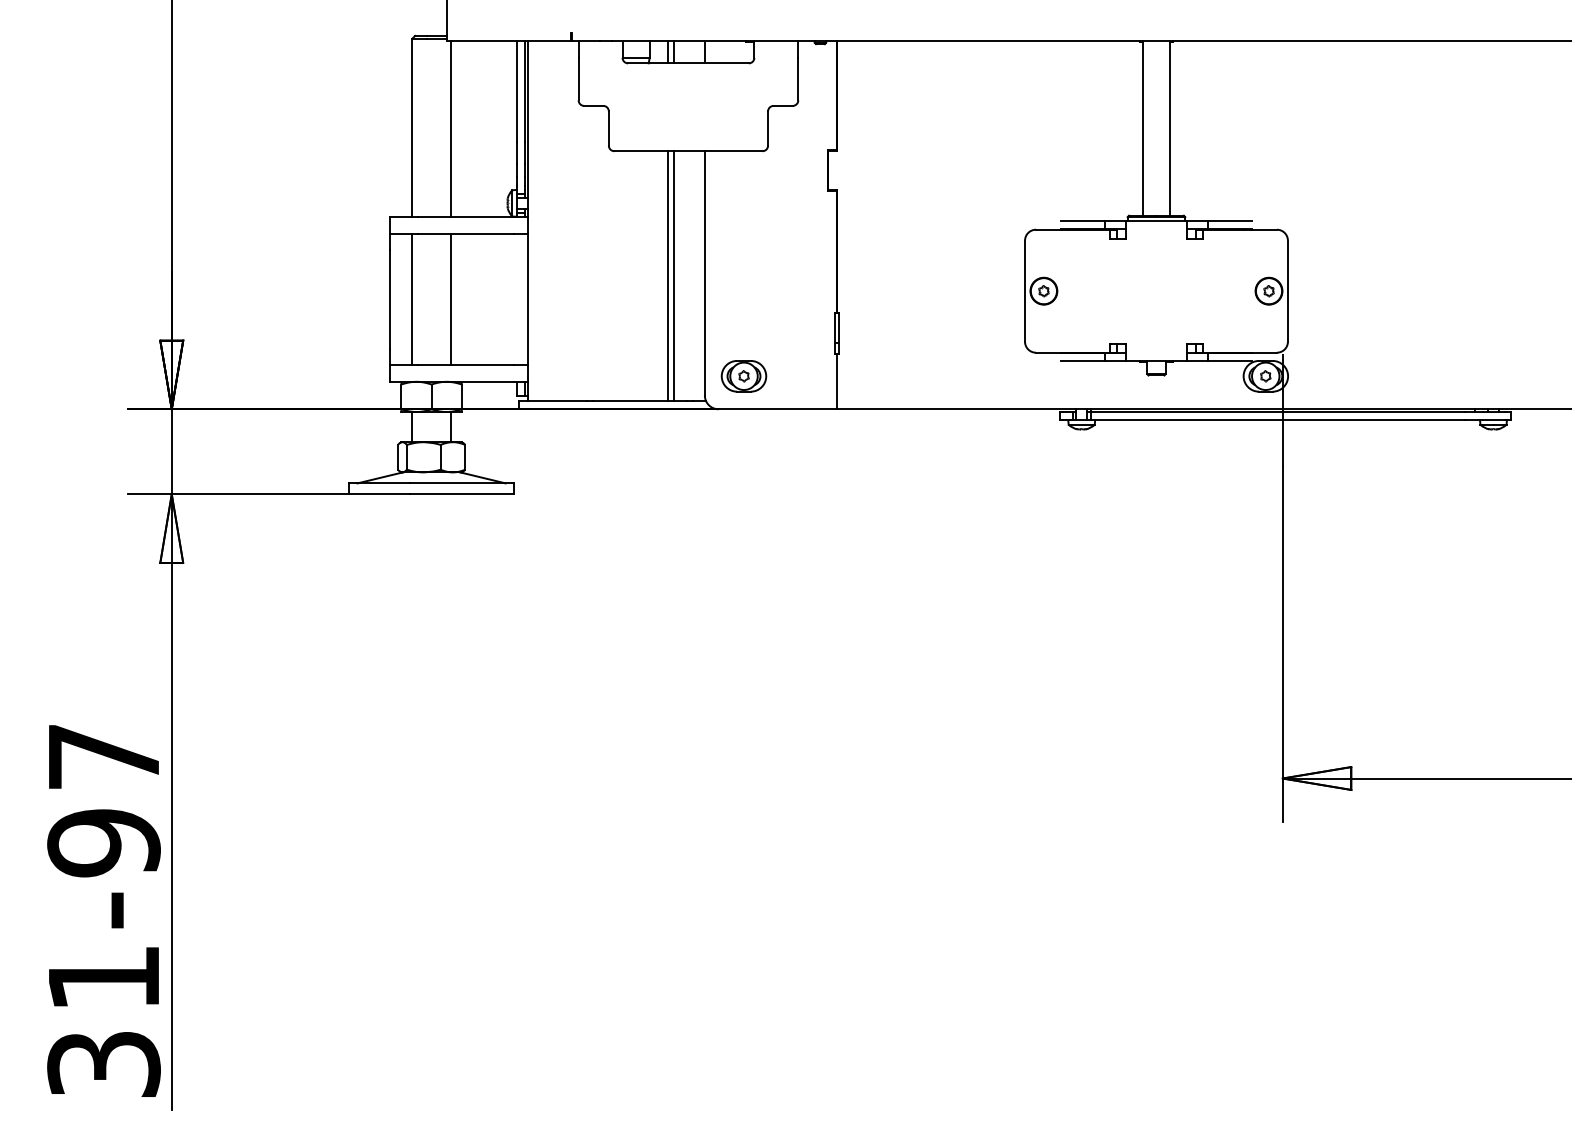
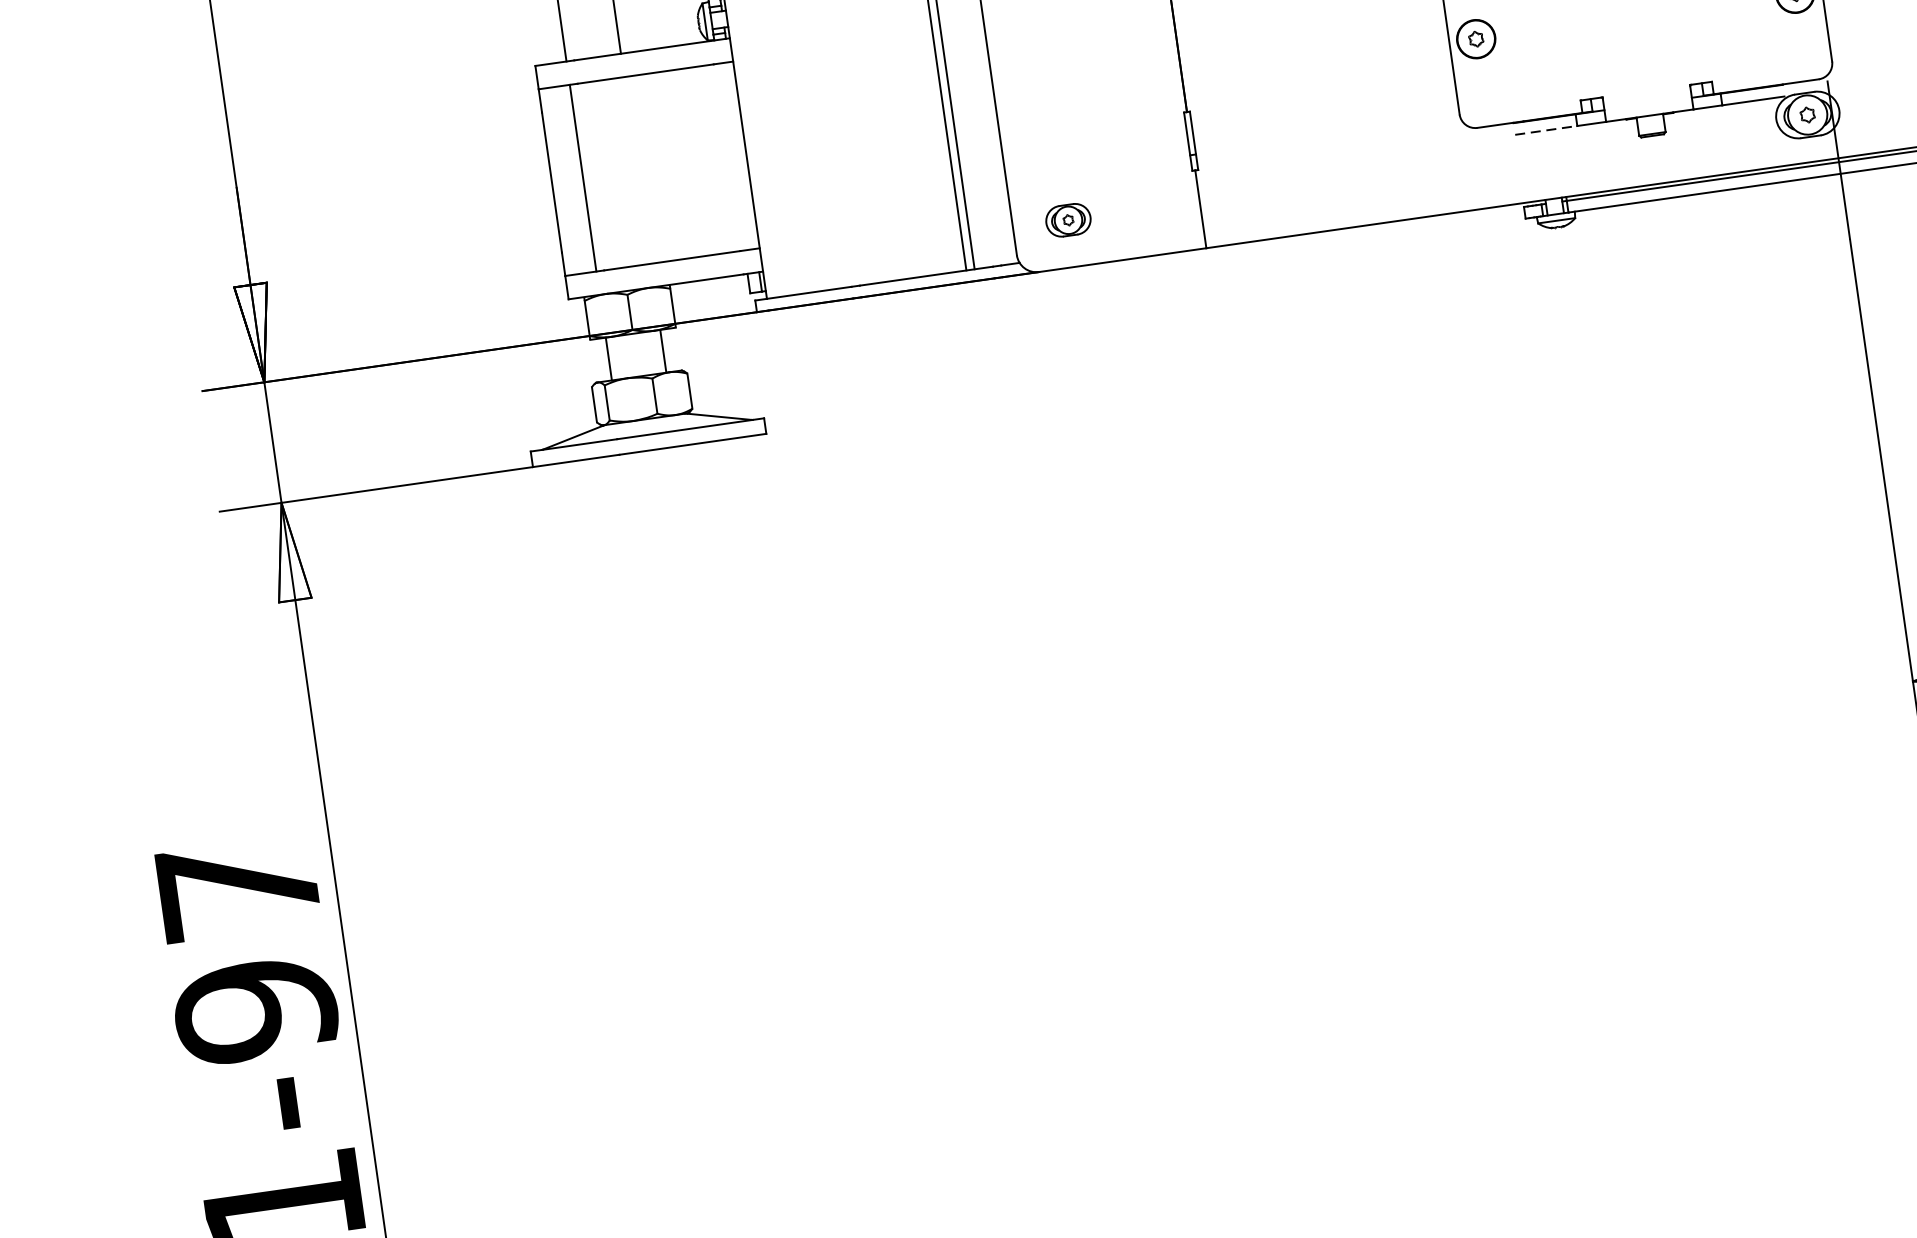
line: (450, 299) -> (637, 170), removed
line: (1083, 361) -> (1546, 130), solid -> dashed
part: (743, 376) -> (1067, 220), size x0.7

